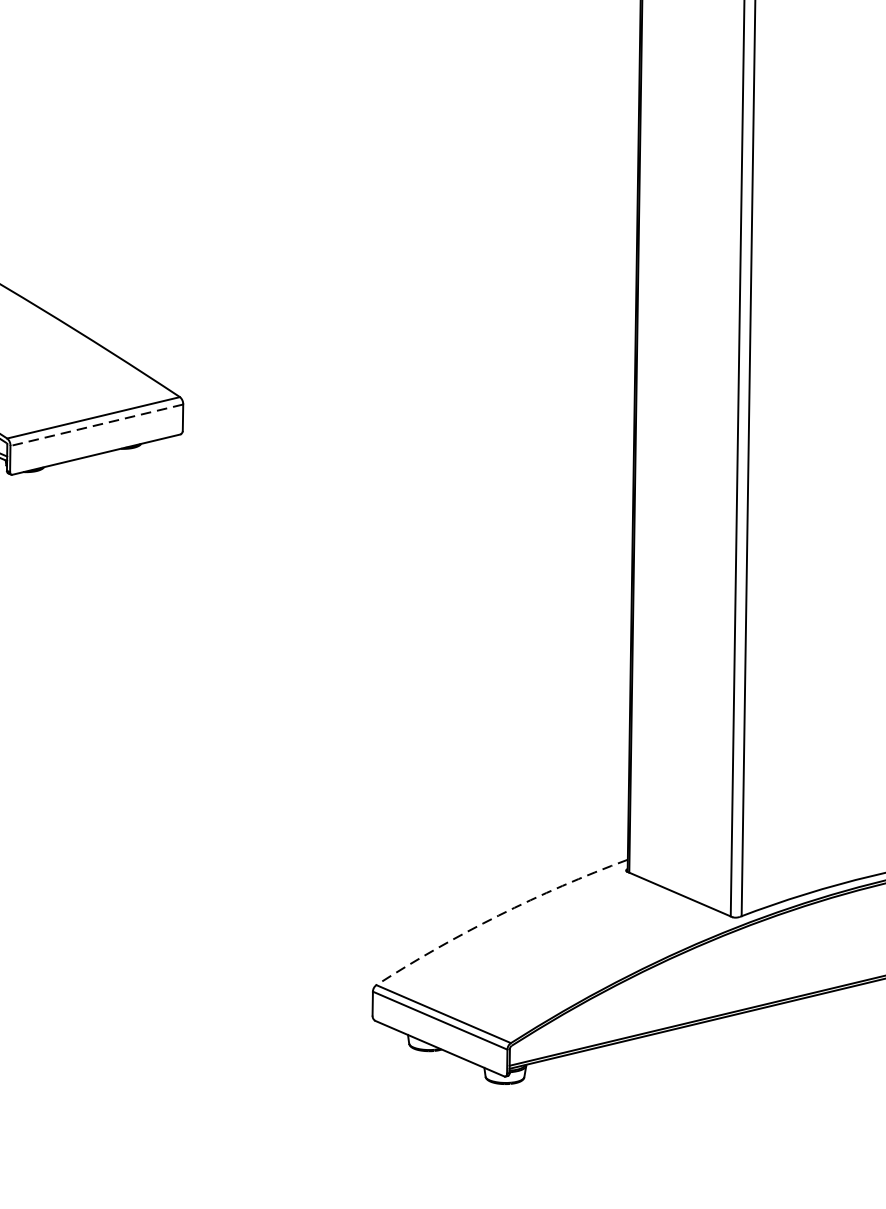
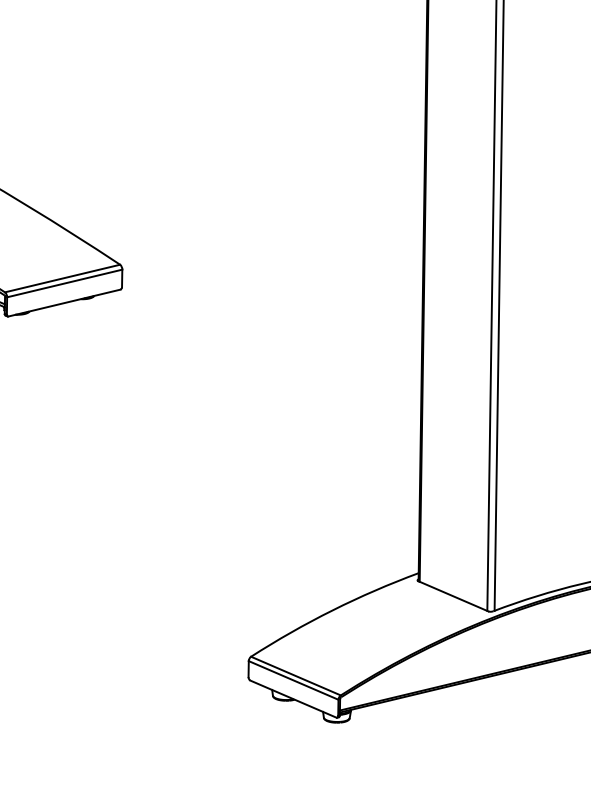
line: (96, 425) -> (64, 283), dashed -> solid
arc: (498, 915) -> (332, 610), dashed -> solid

